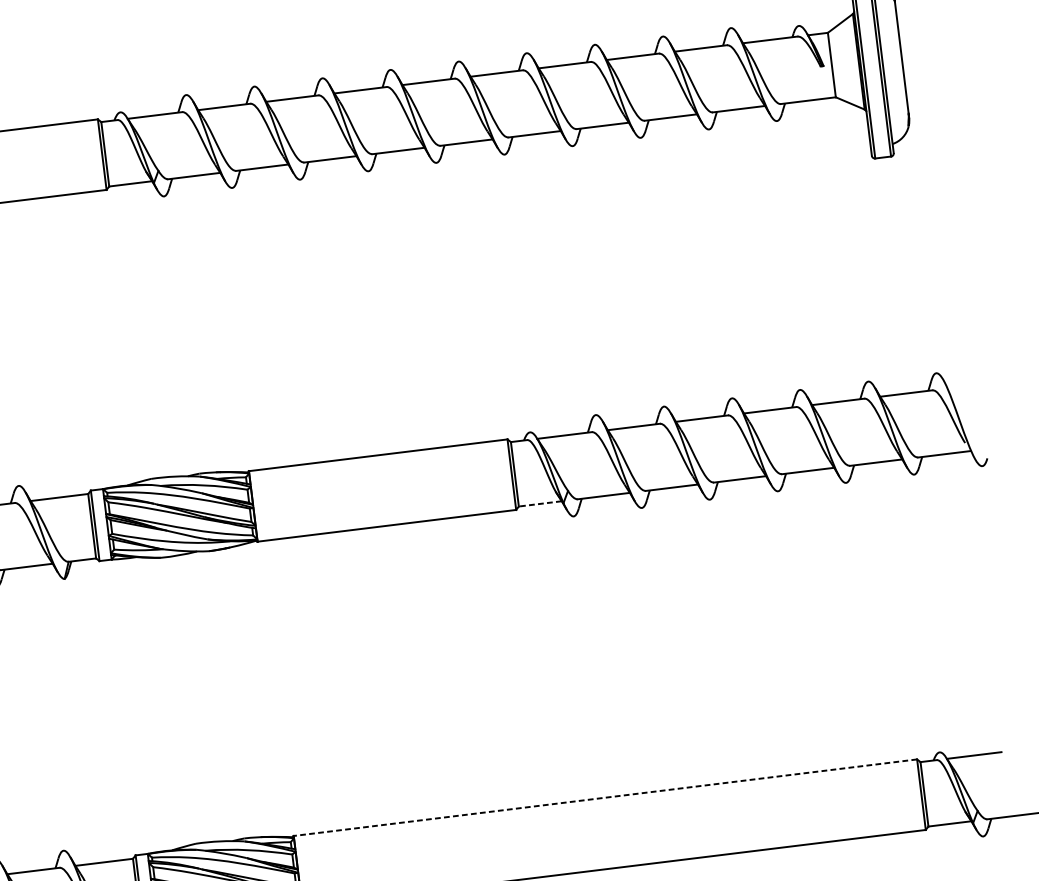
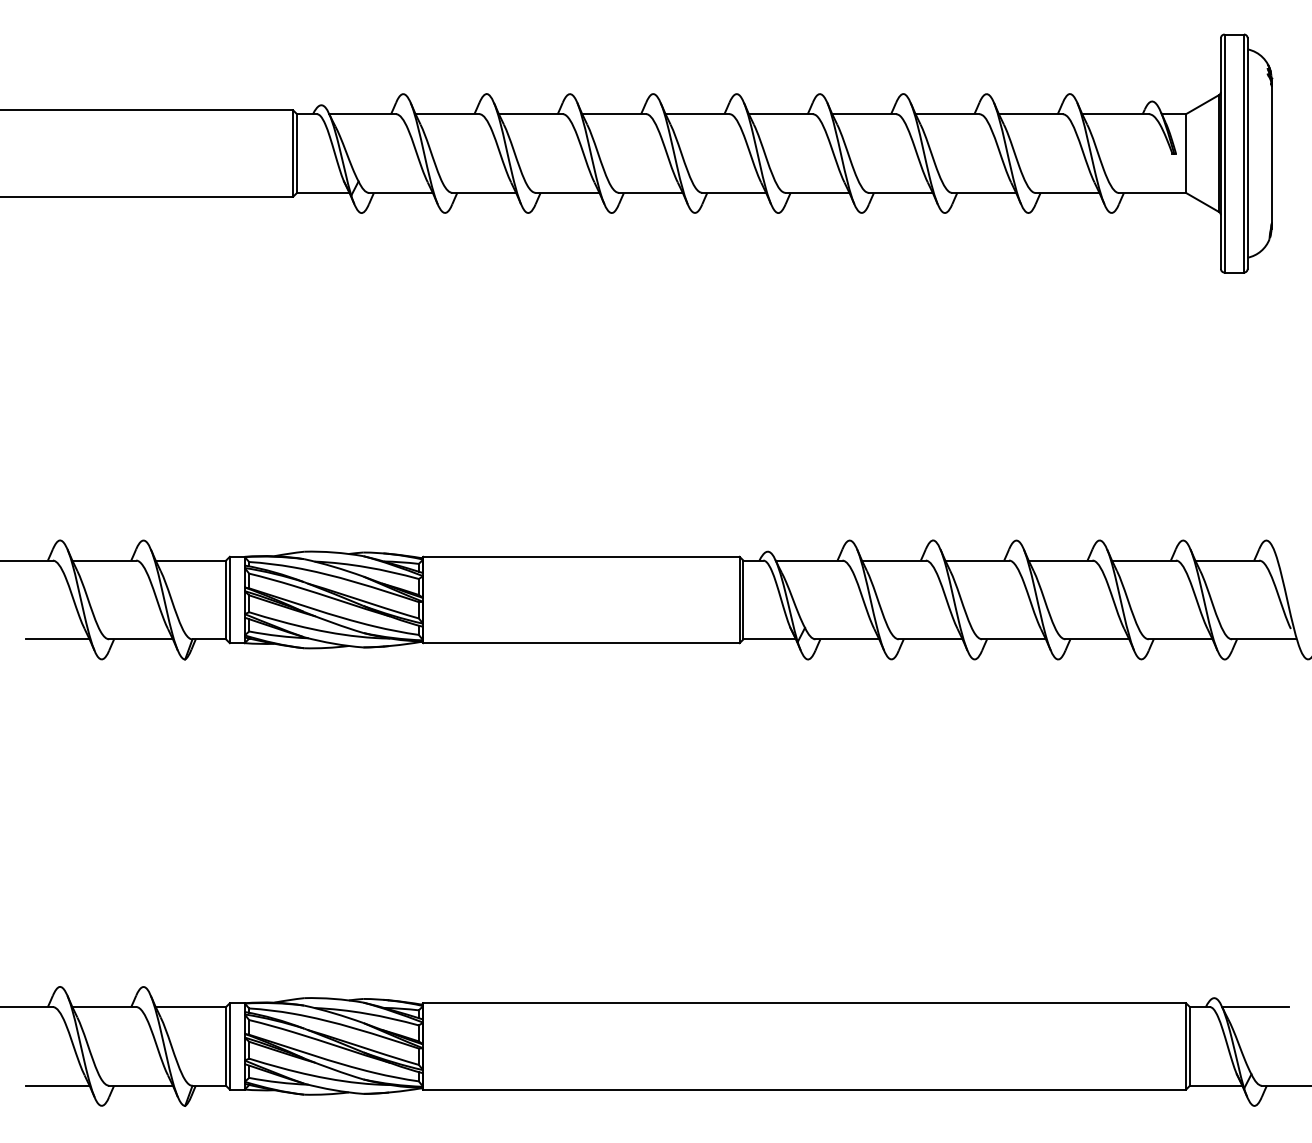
line: (540, 503) -> (769, 639), dashed -> solid
line: (605, 797) -> (804, 1003), dashed -> solid

